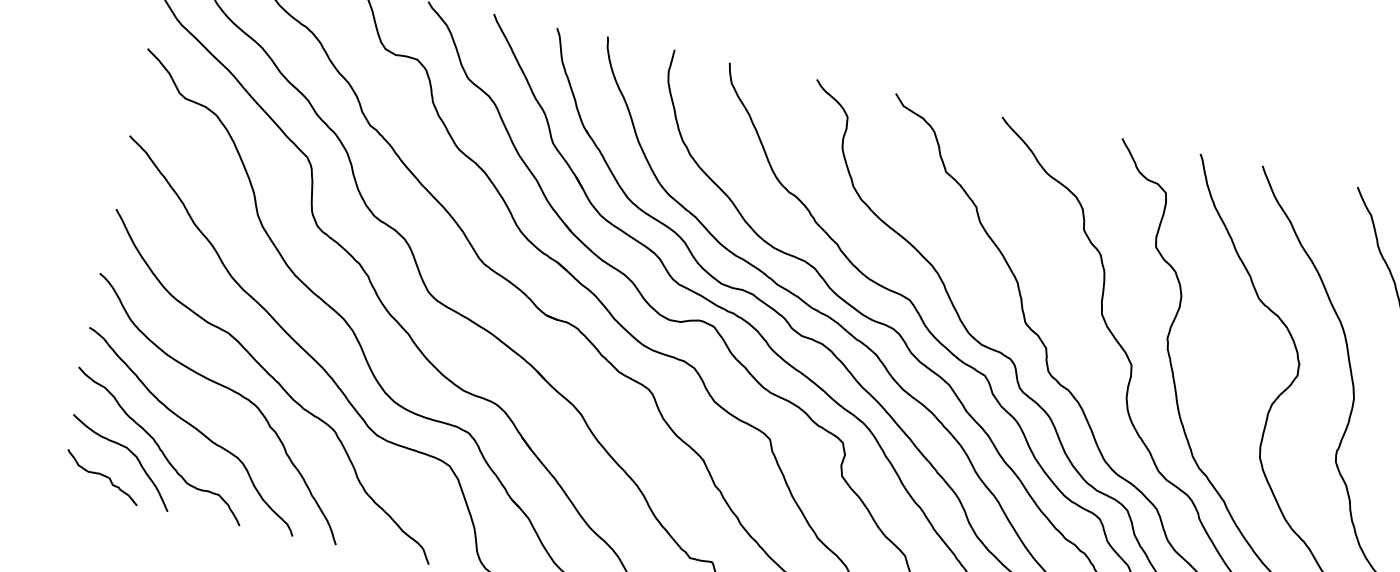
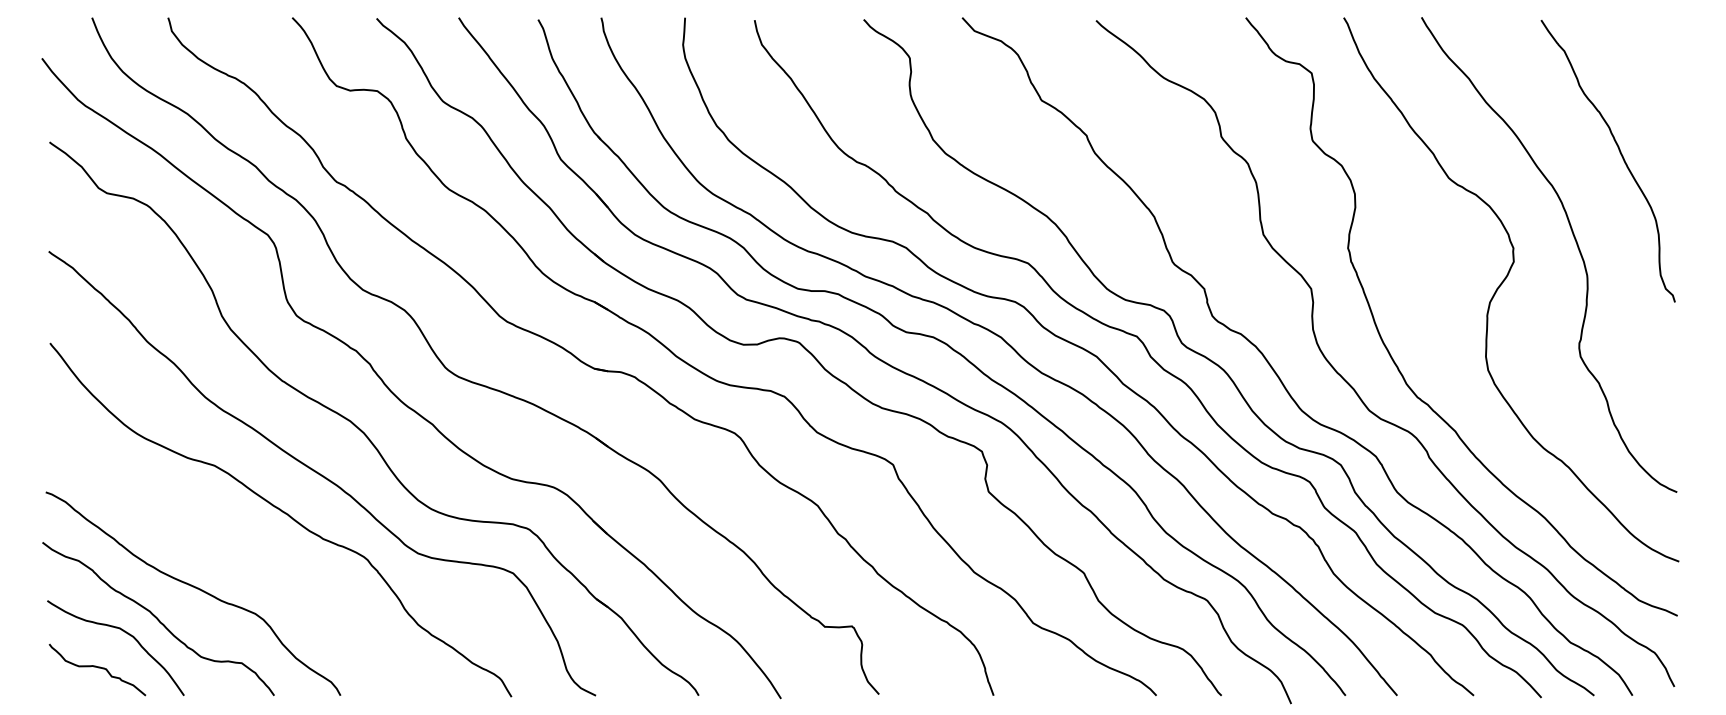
curve: (227, 389) -> (227, 533), removed

